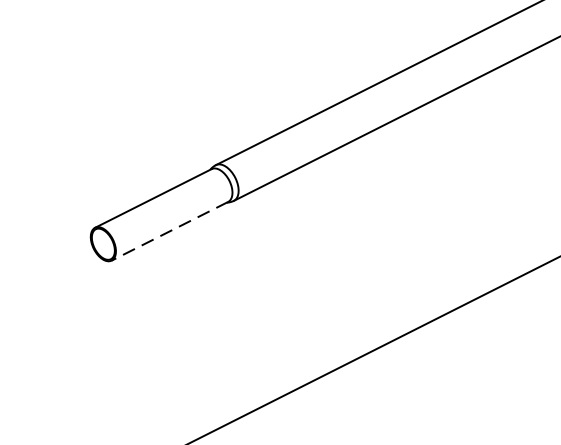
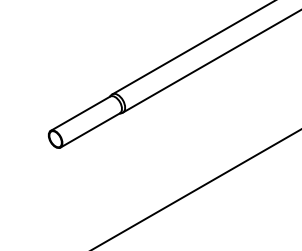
line: (168, 231) -> (89, 130), dashed -> solid

